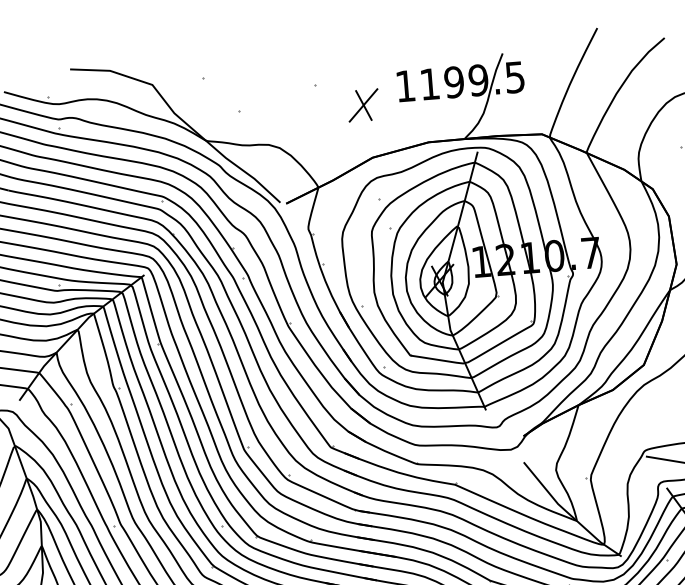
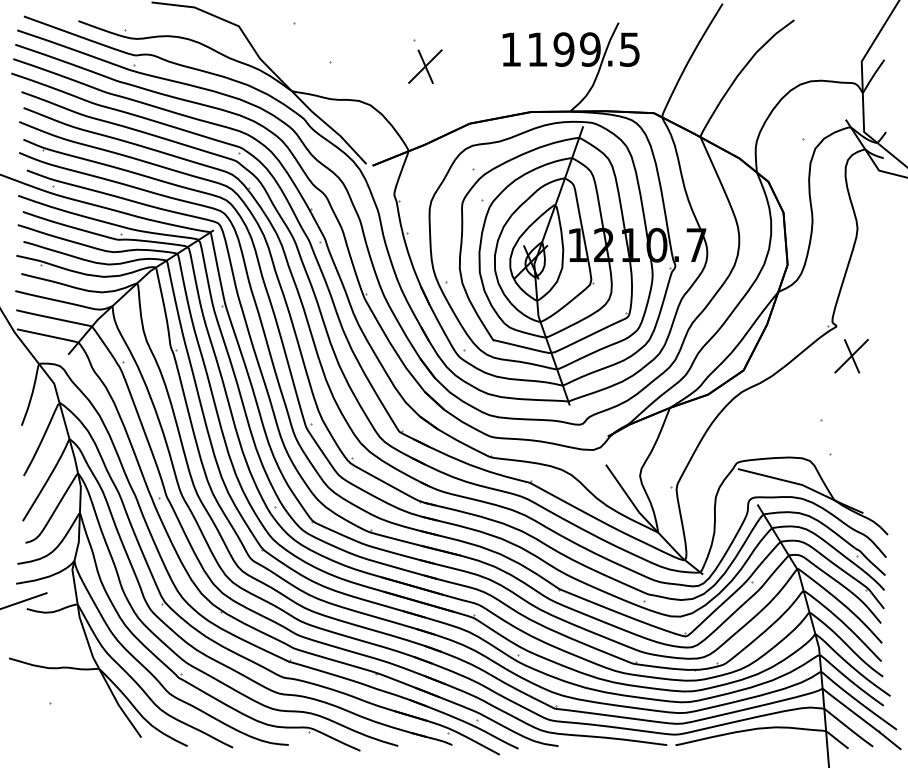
part: (363, 105) -> (425, 66), moved

